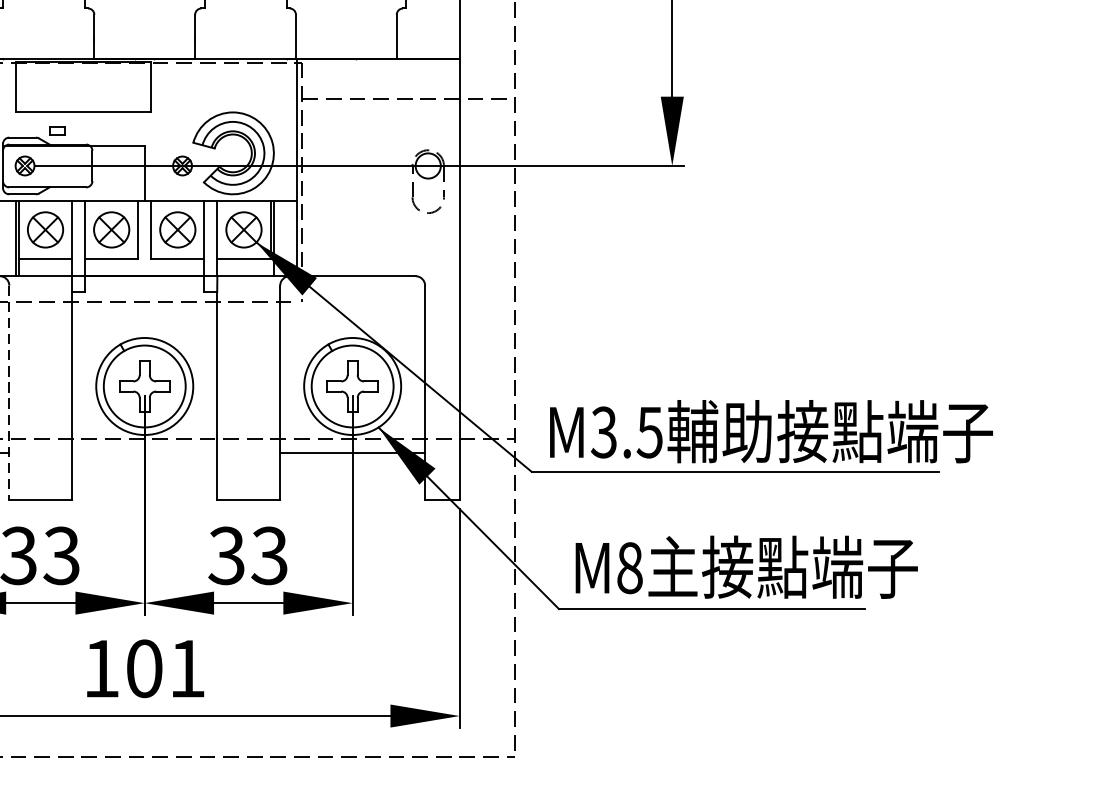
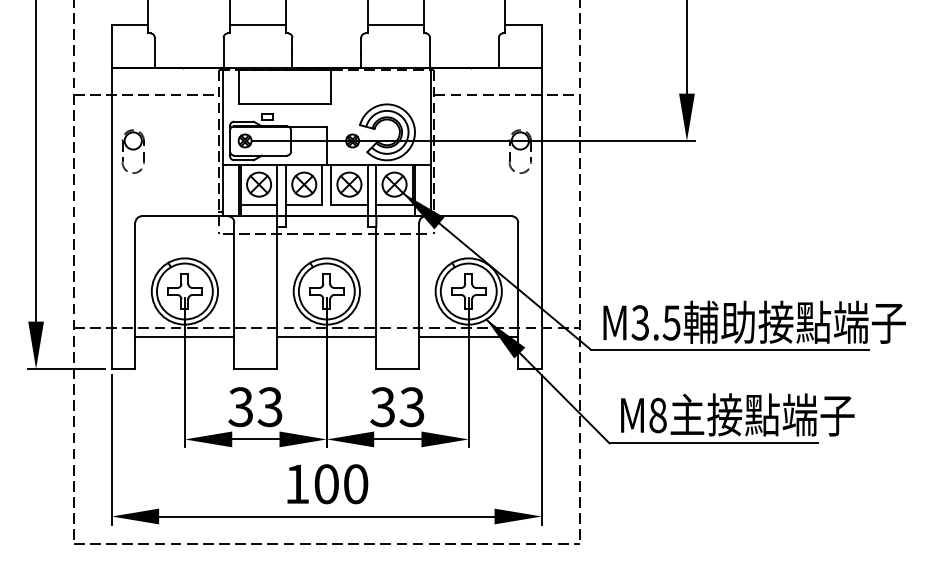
line: (9, 393) -> (234, 296), dashed -> solid
line: (144, 452) -> (326, 336), added
text: (188, 669) -> (356, 484), 101 -> 100

